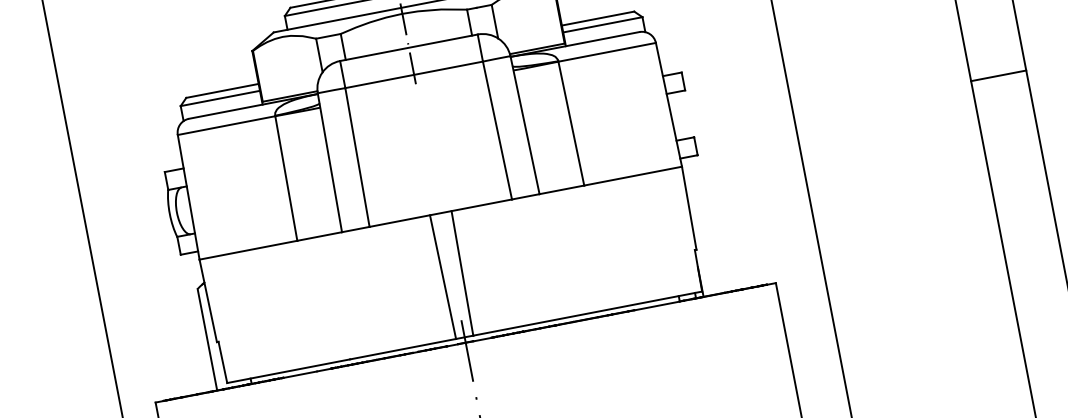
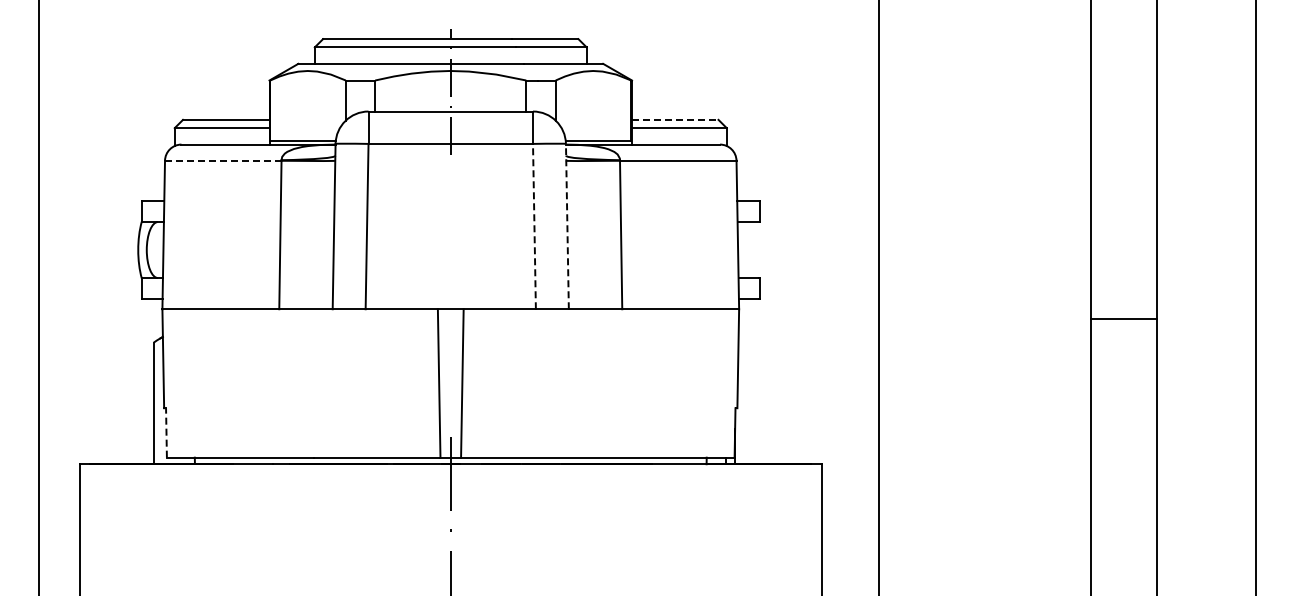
line: (598, 18) -> (675, 119), solid -> dashed
line: (998, 75) -> (1124, 318), moved
line: (226, 125) -> (223, 160), solid -> dashed
line: (525, 125) -> (567, 226), solid -> dashed
line: (497, 130) -> (534, 226), solid -> dashed
line: (222, 362) -> (166, 432), solid -> dashed

